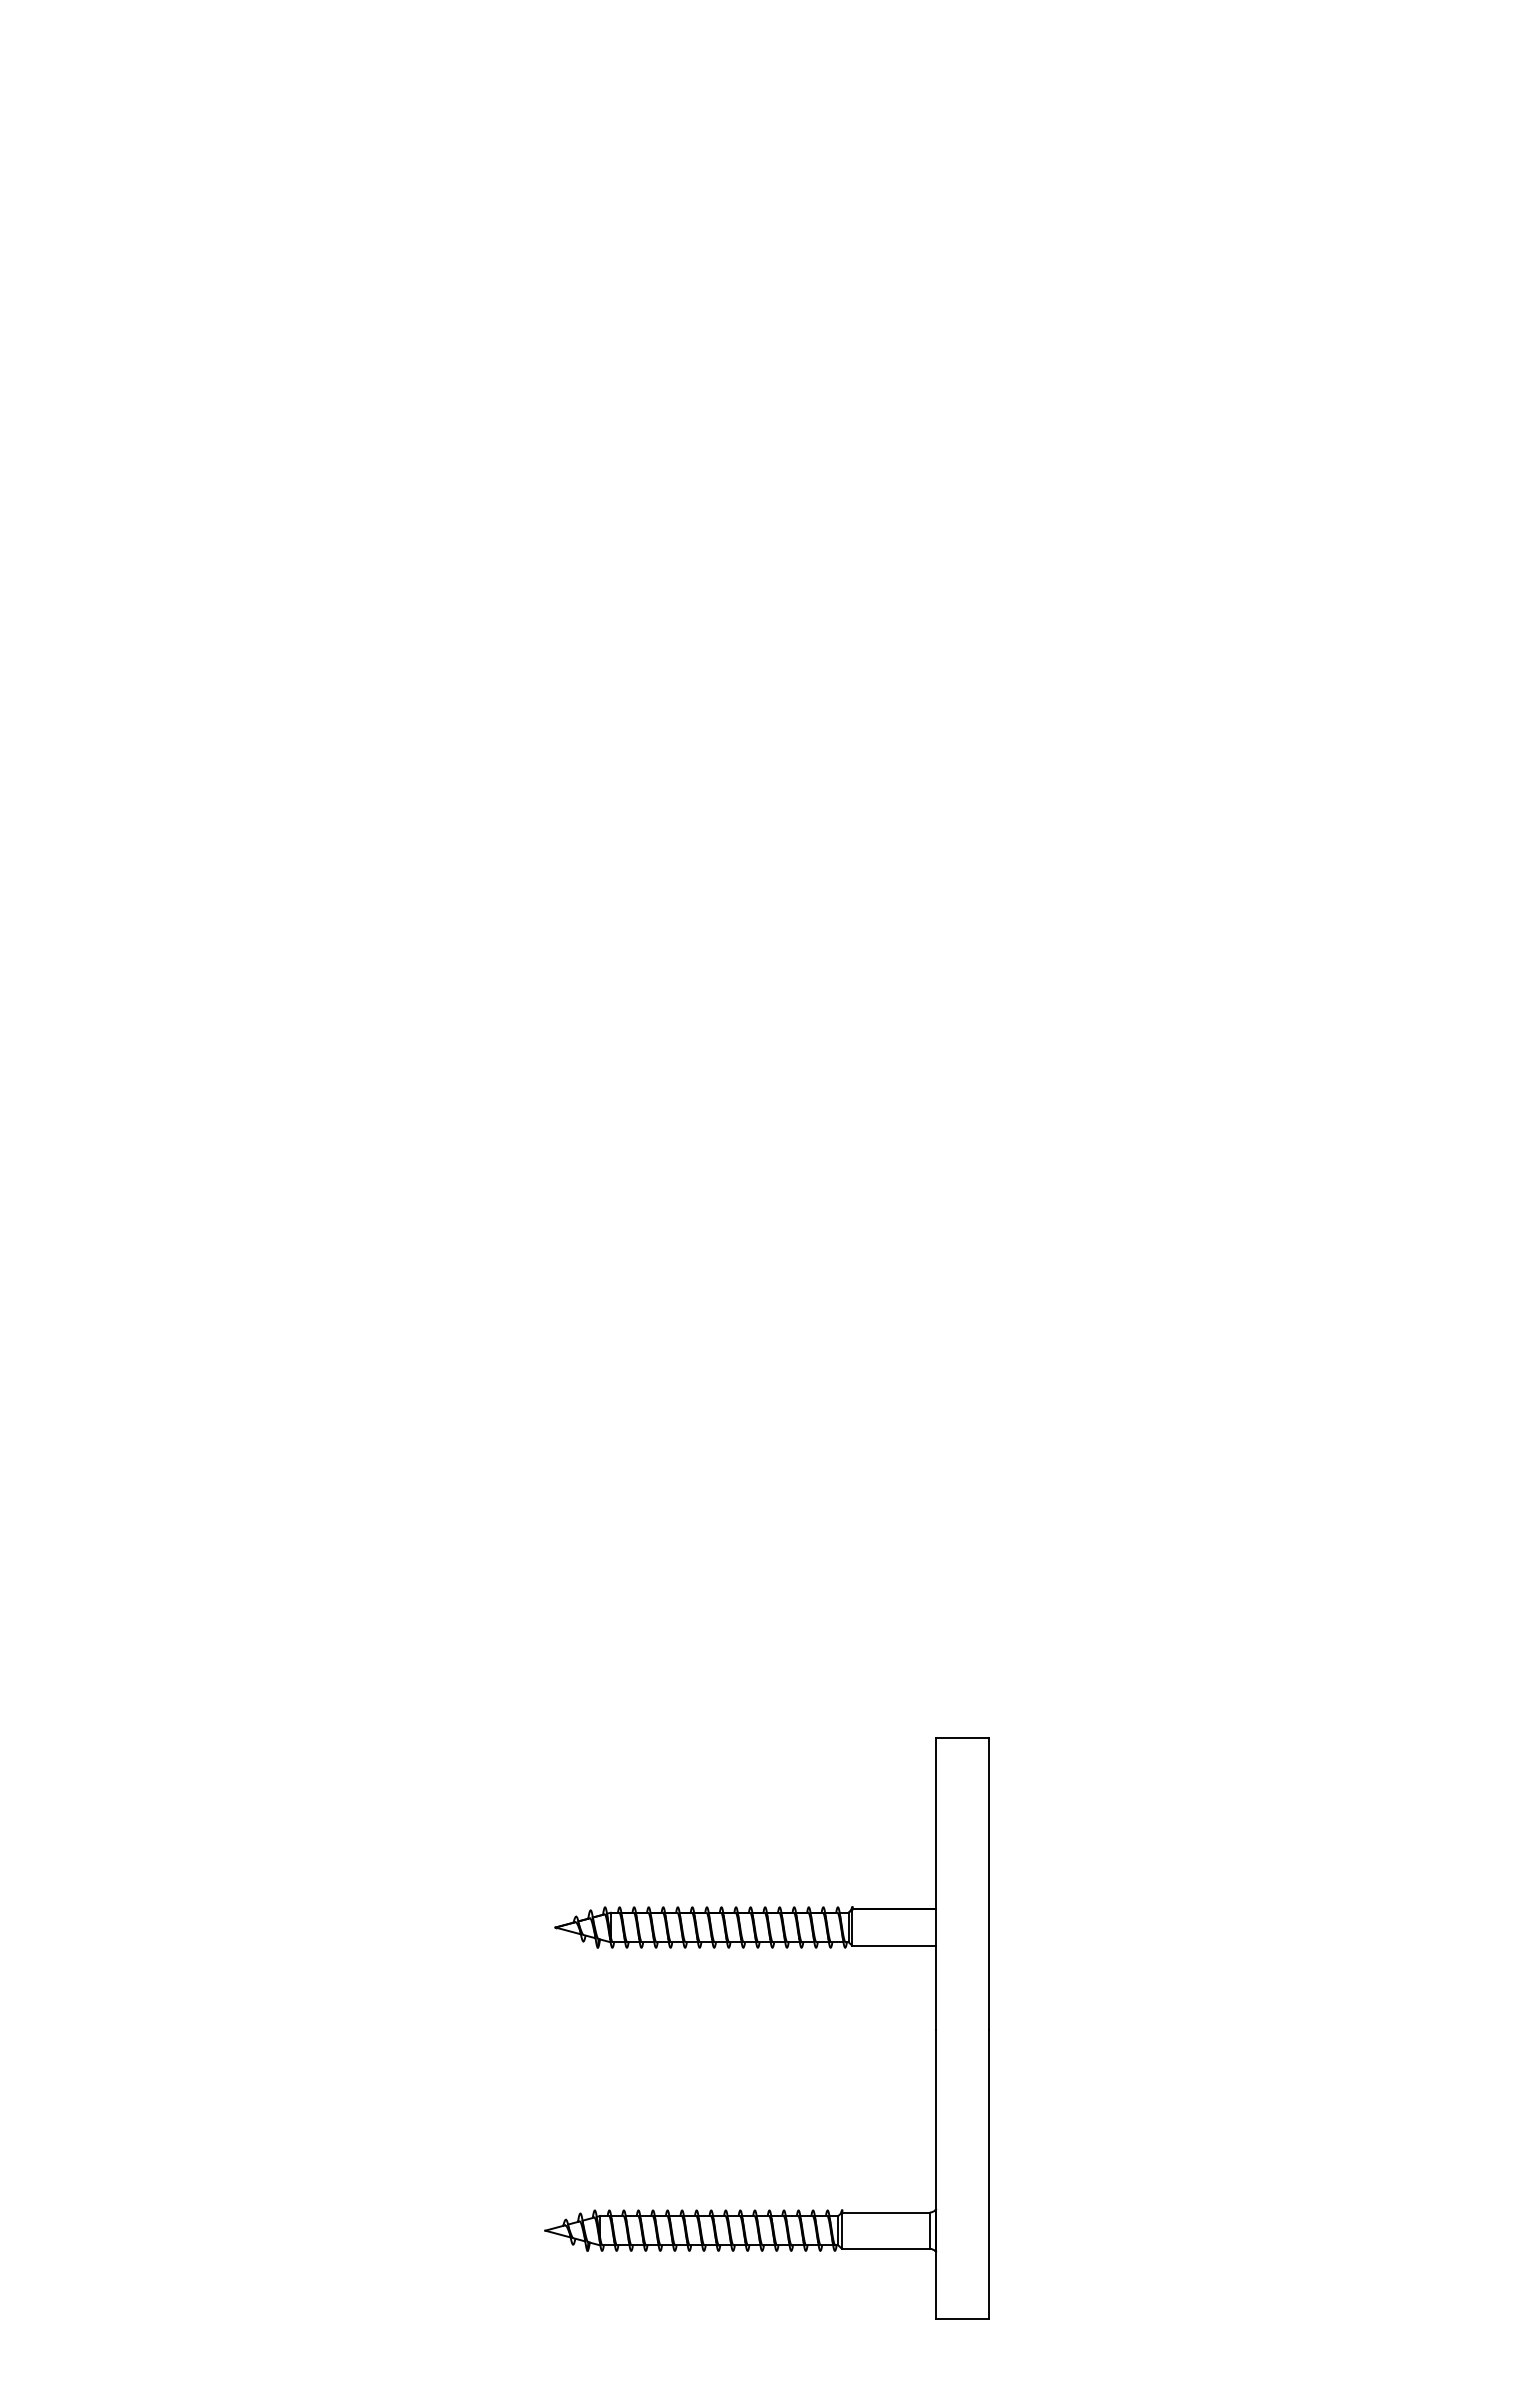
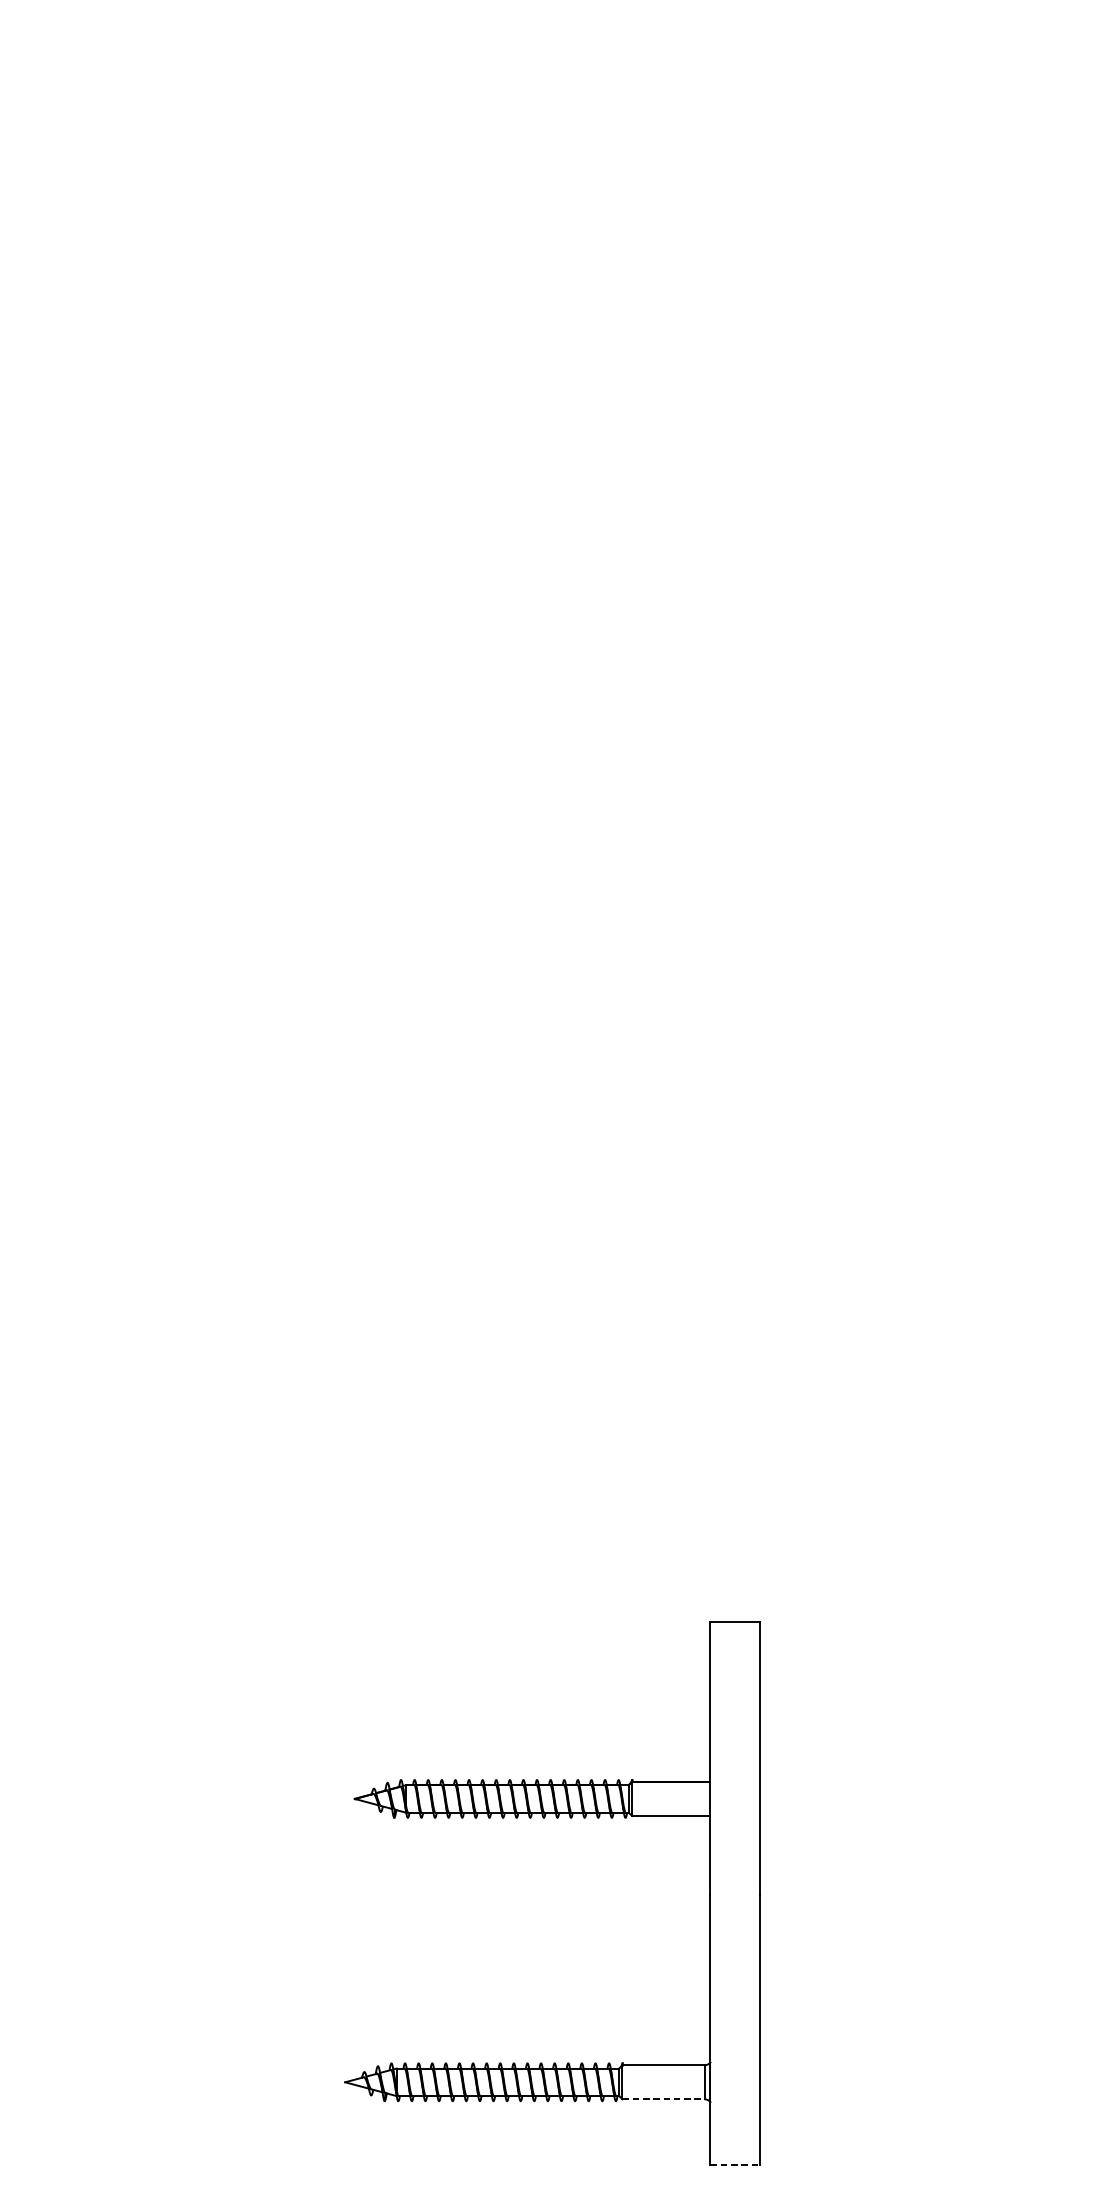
line: (885, 2248) -> (663, 2098), solid -> dashed
line: (962, 2319) -> (735, 2165), solid -> dashed

